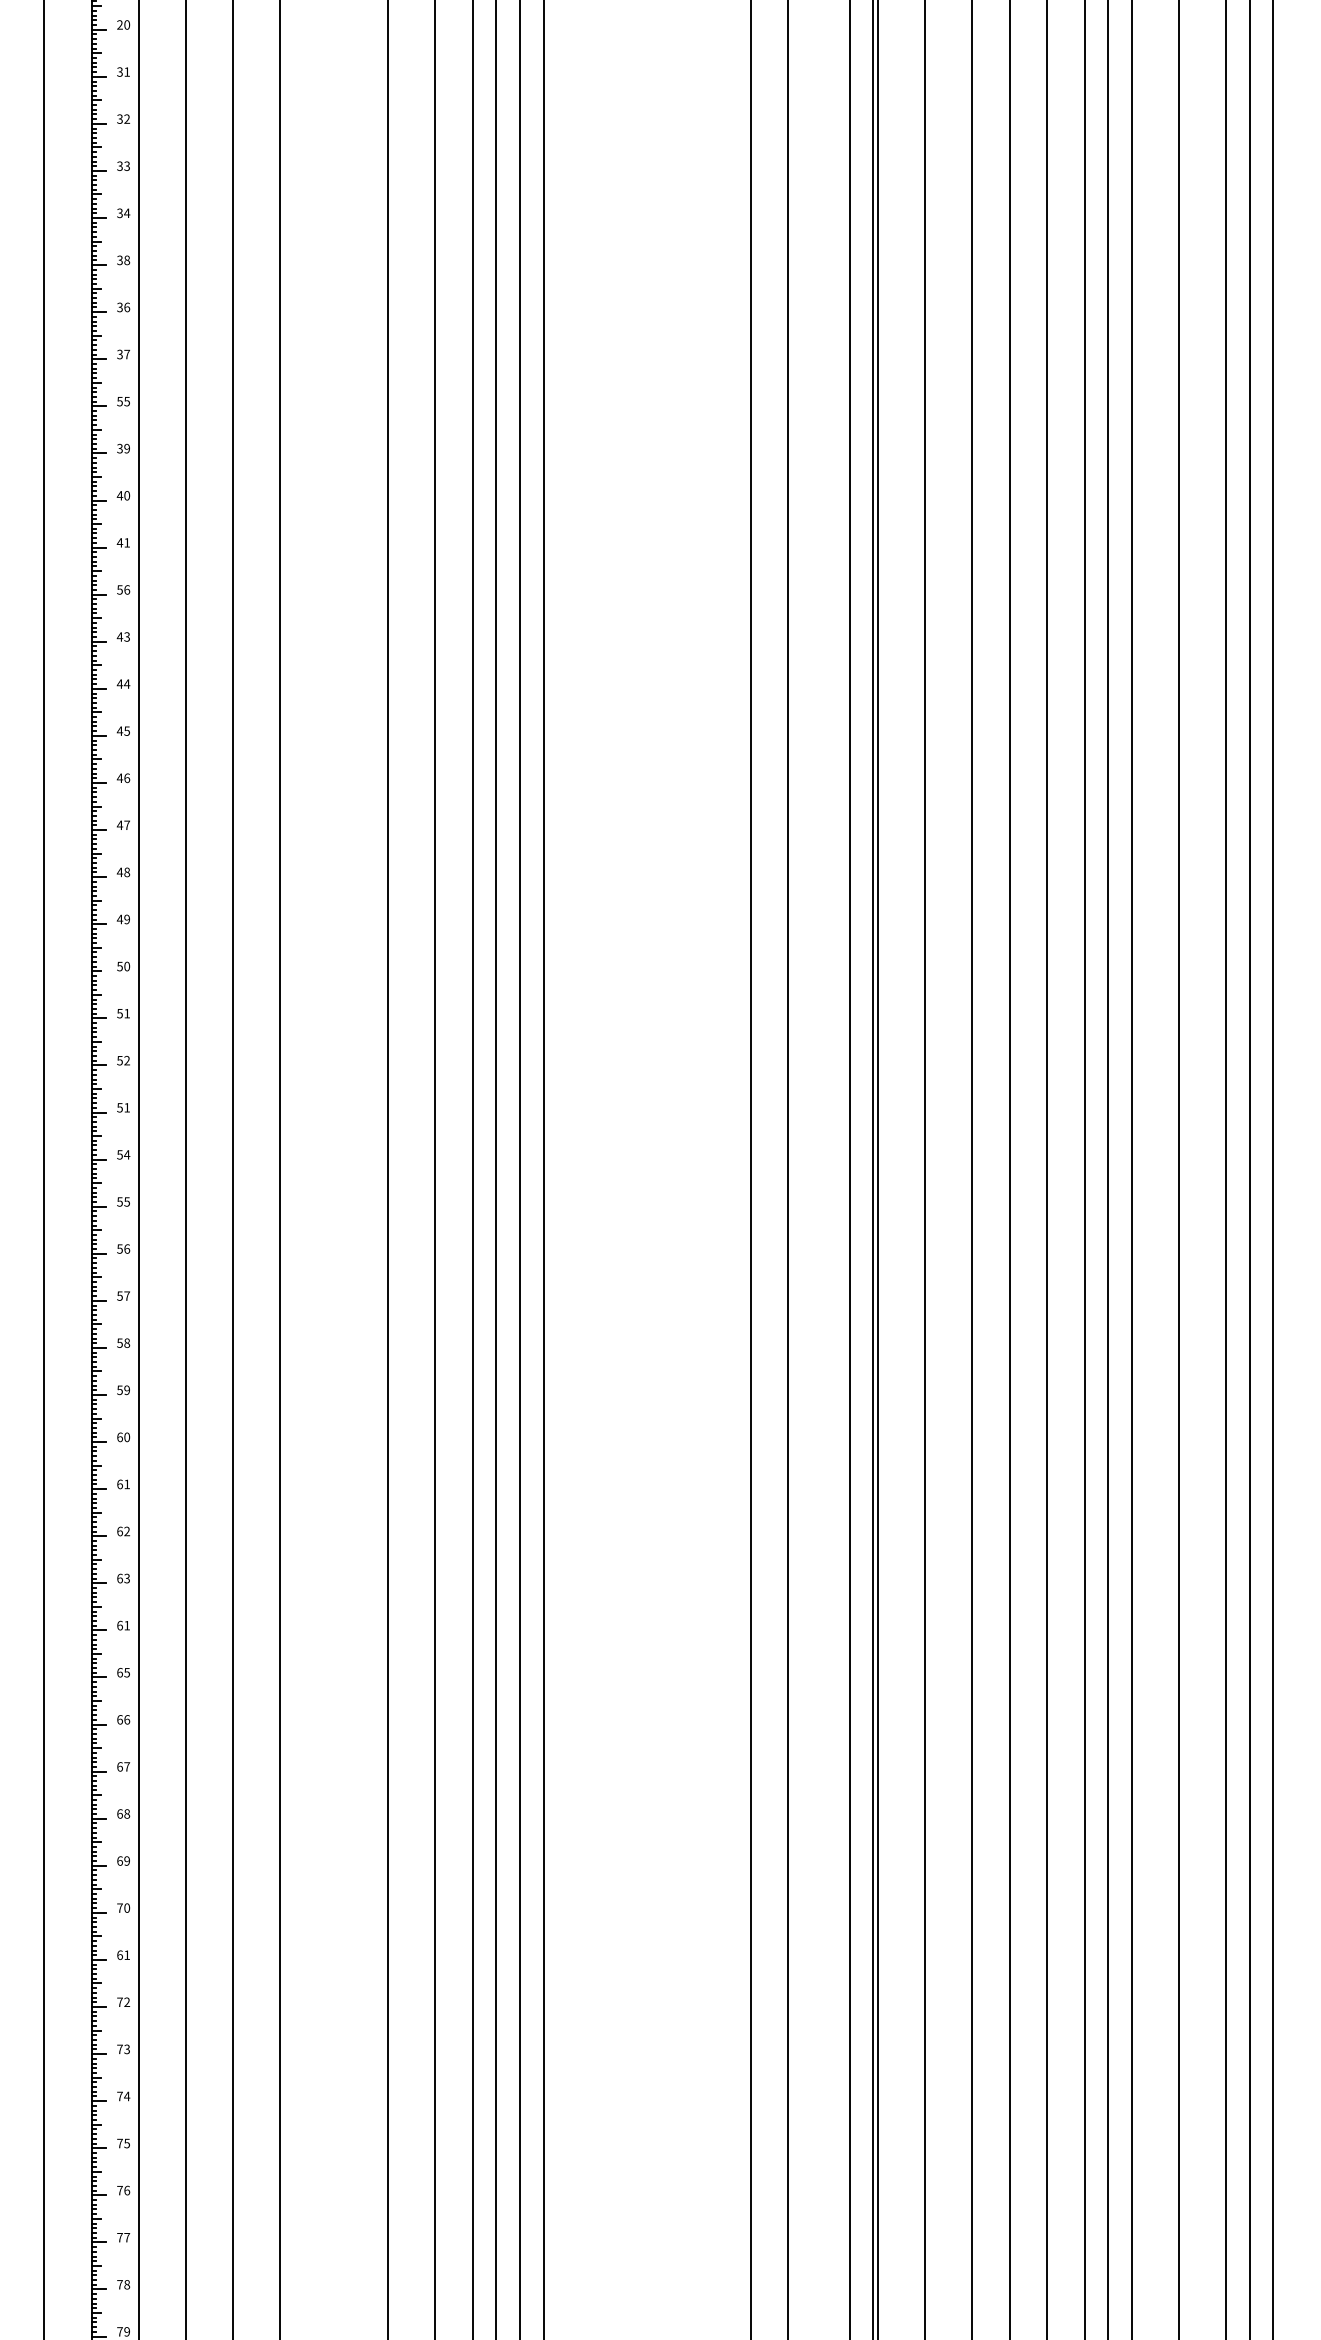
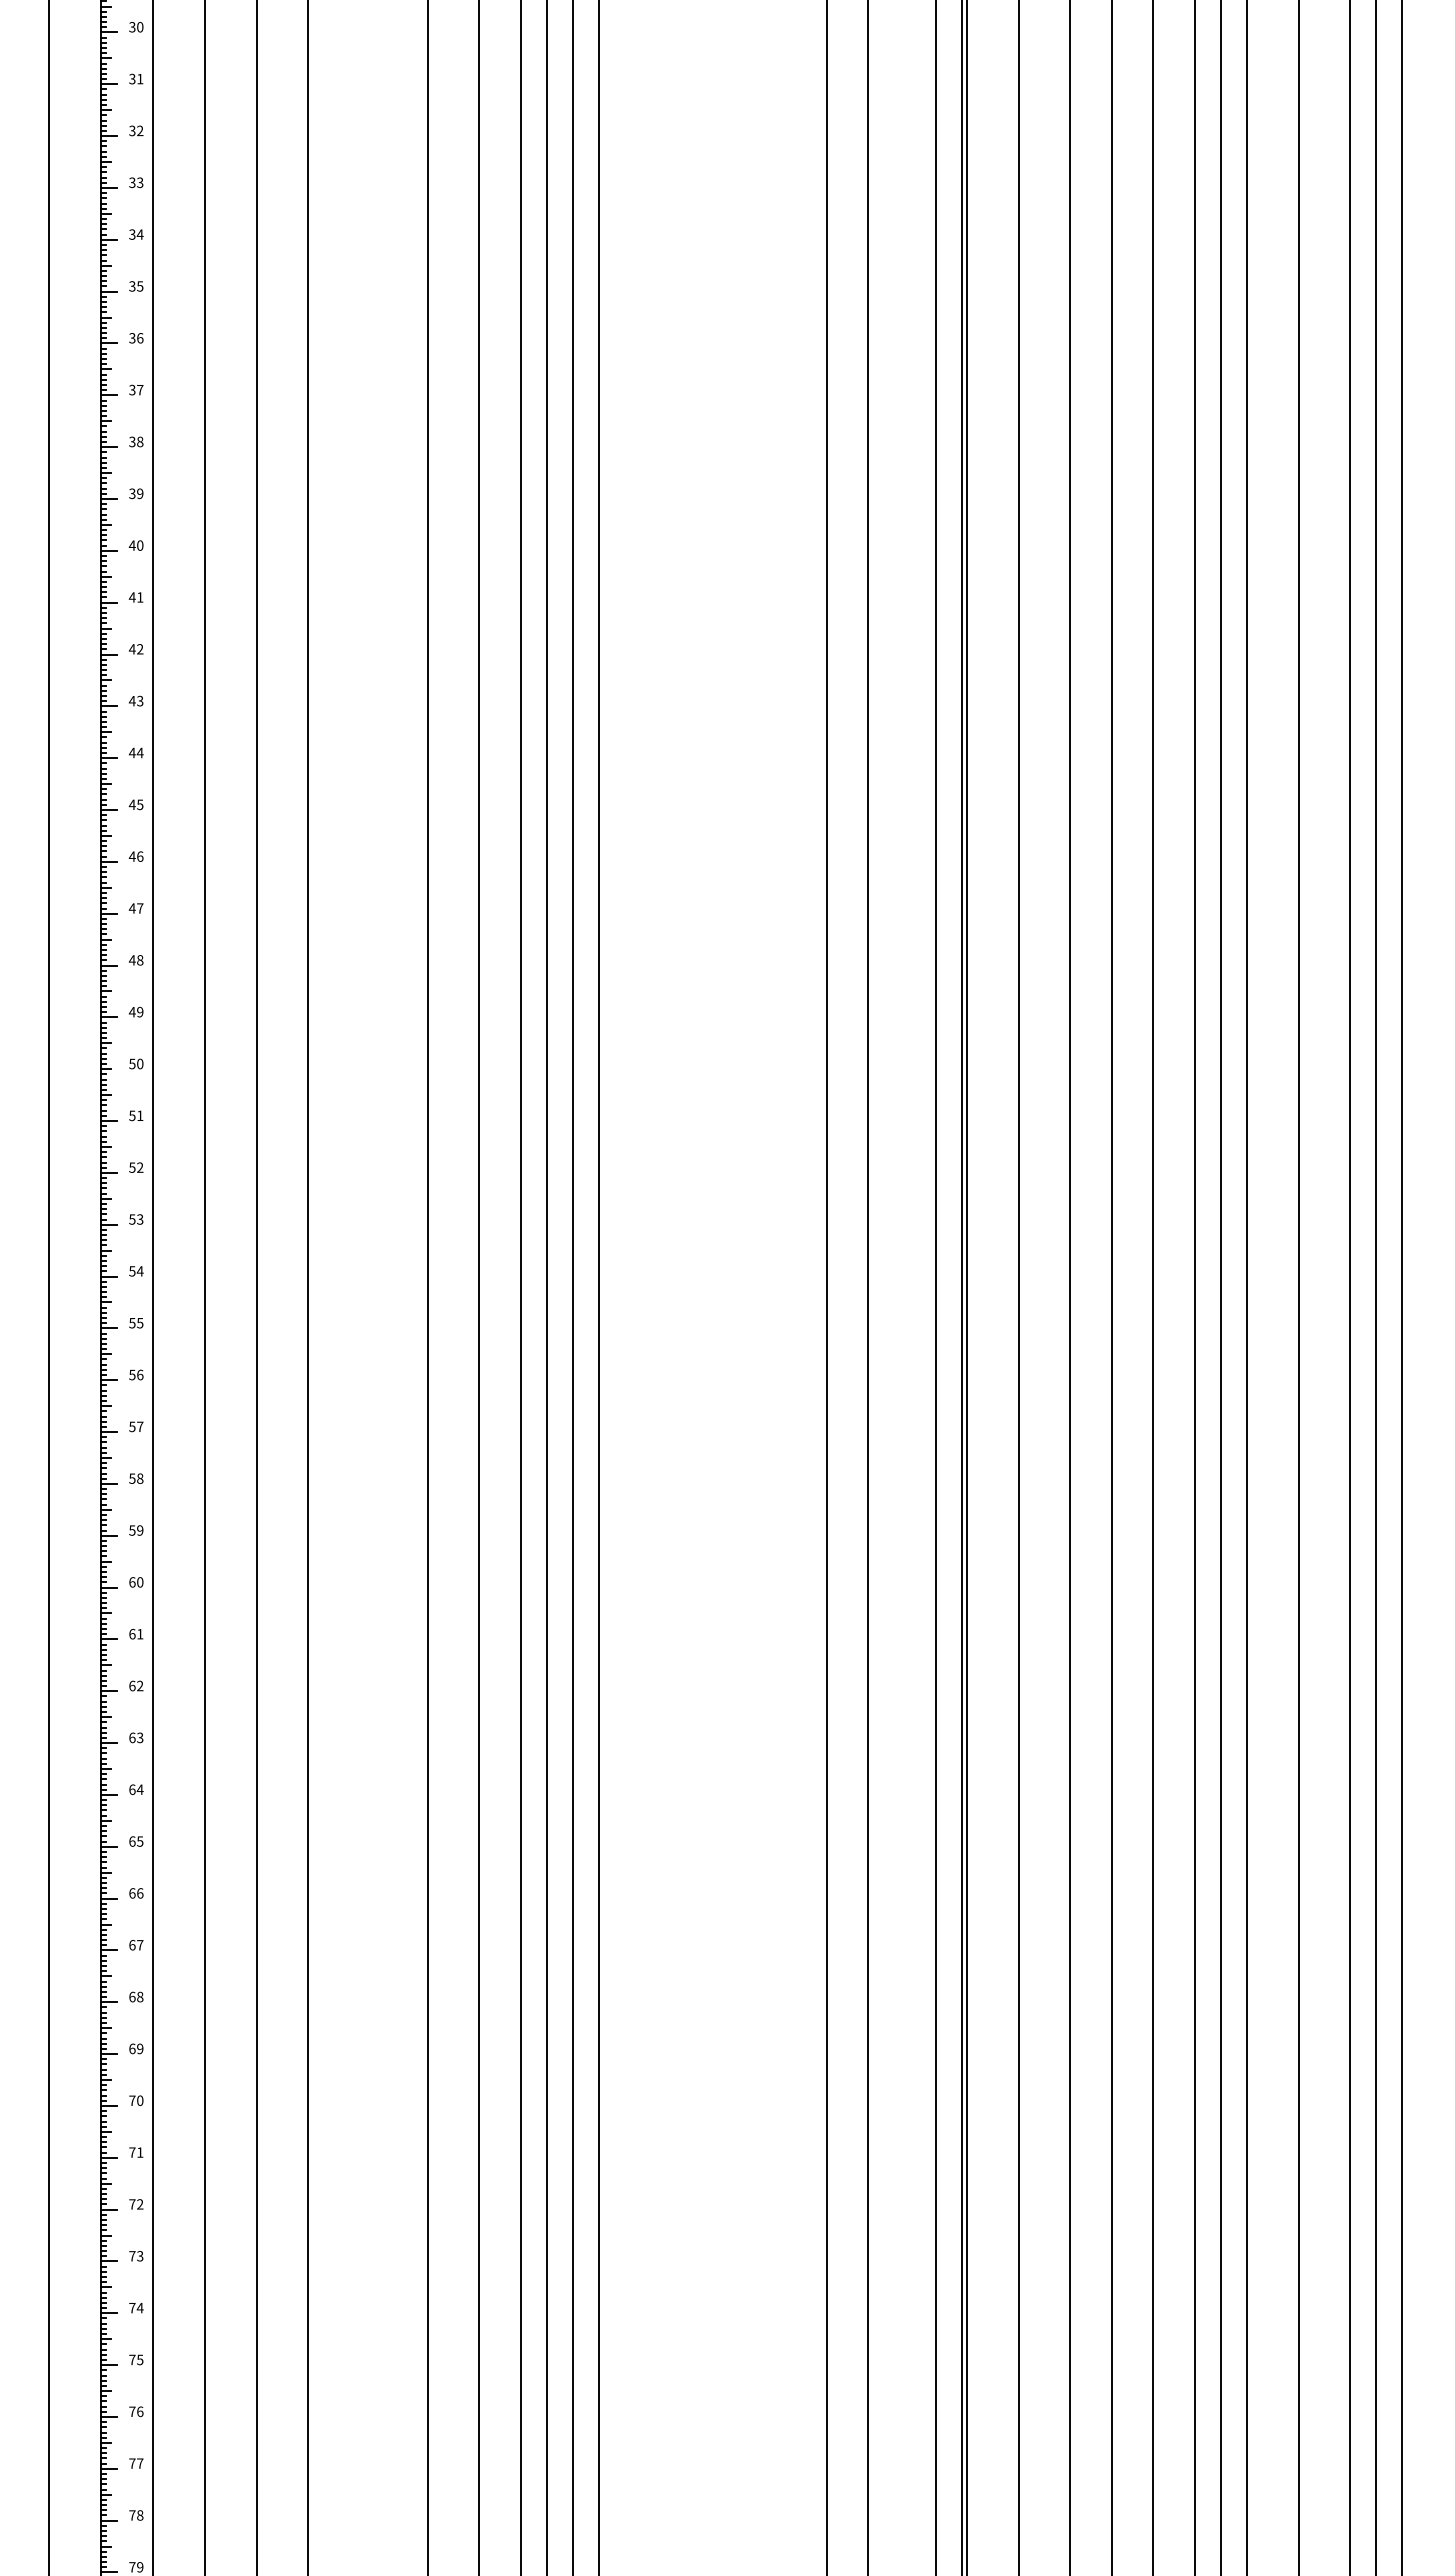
text: (120, 25) -> (132, 27), 20 -> 30
text: (127, 260) -> (140, 286), 38 -> 35
text: (123, 401) -> (136, 441), 55 -> 38
text: (122, 590) -> (135, 649), 56 -> 42
text: (127, 1107) -> (140, 1219), 51 -> 53
text: (126, 1625) -> (139, 1789), 61 -> 64
text: (120, 1955) -> (132, 2152), 61 -> 71

